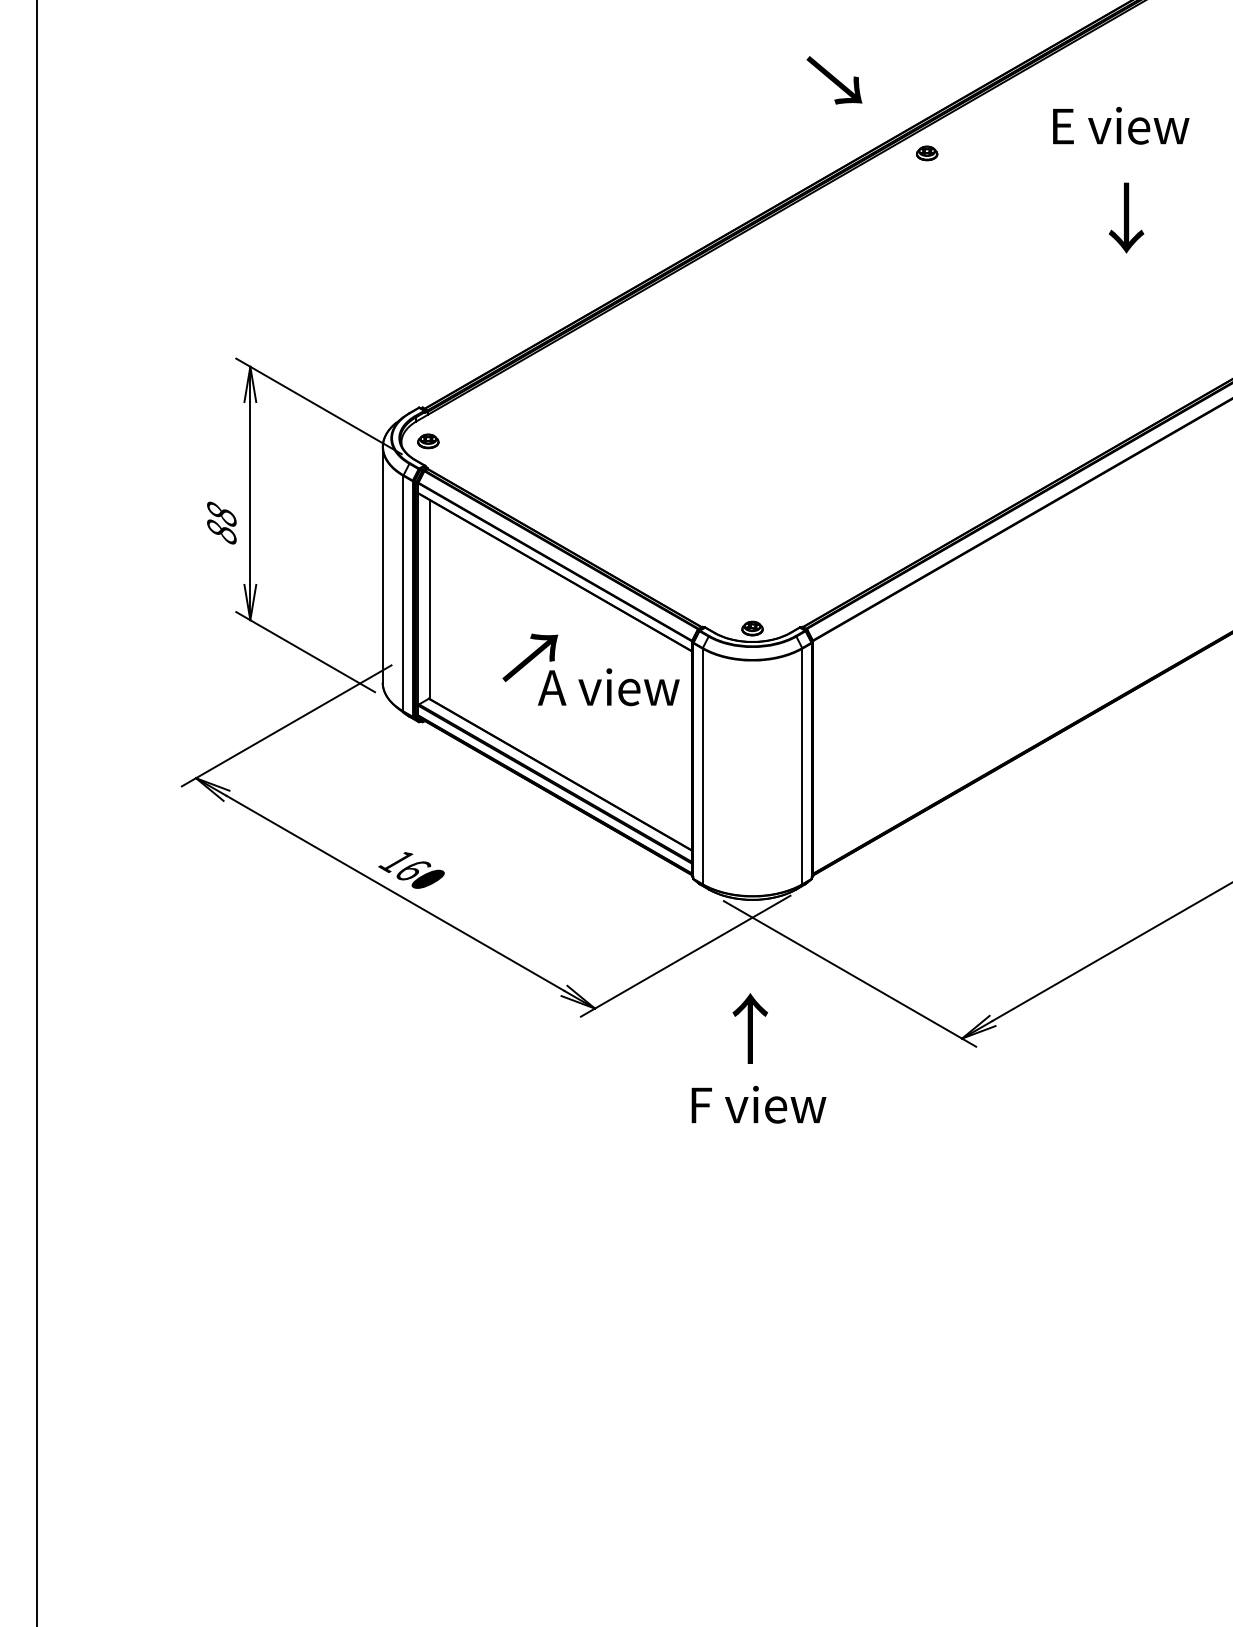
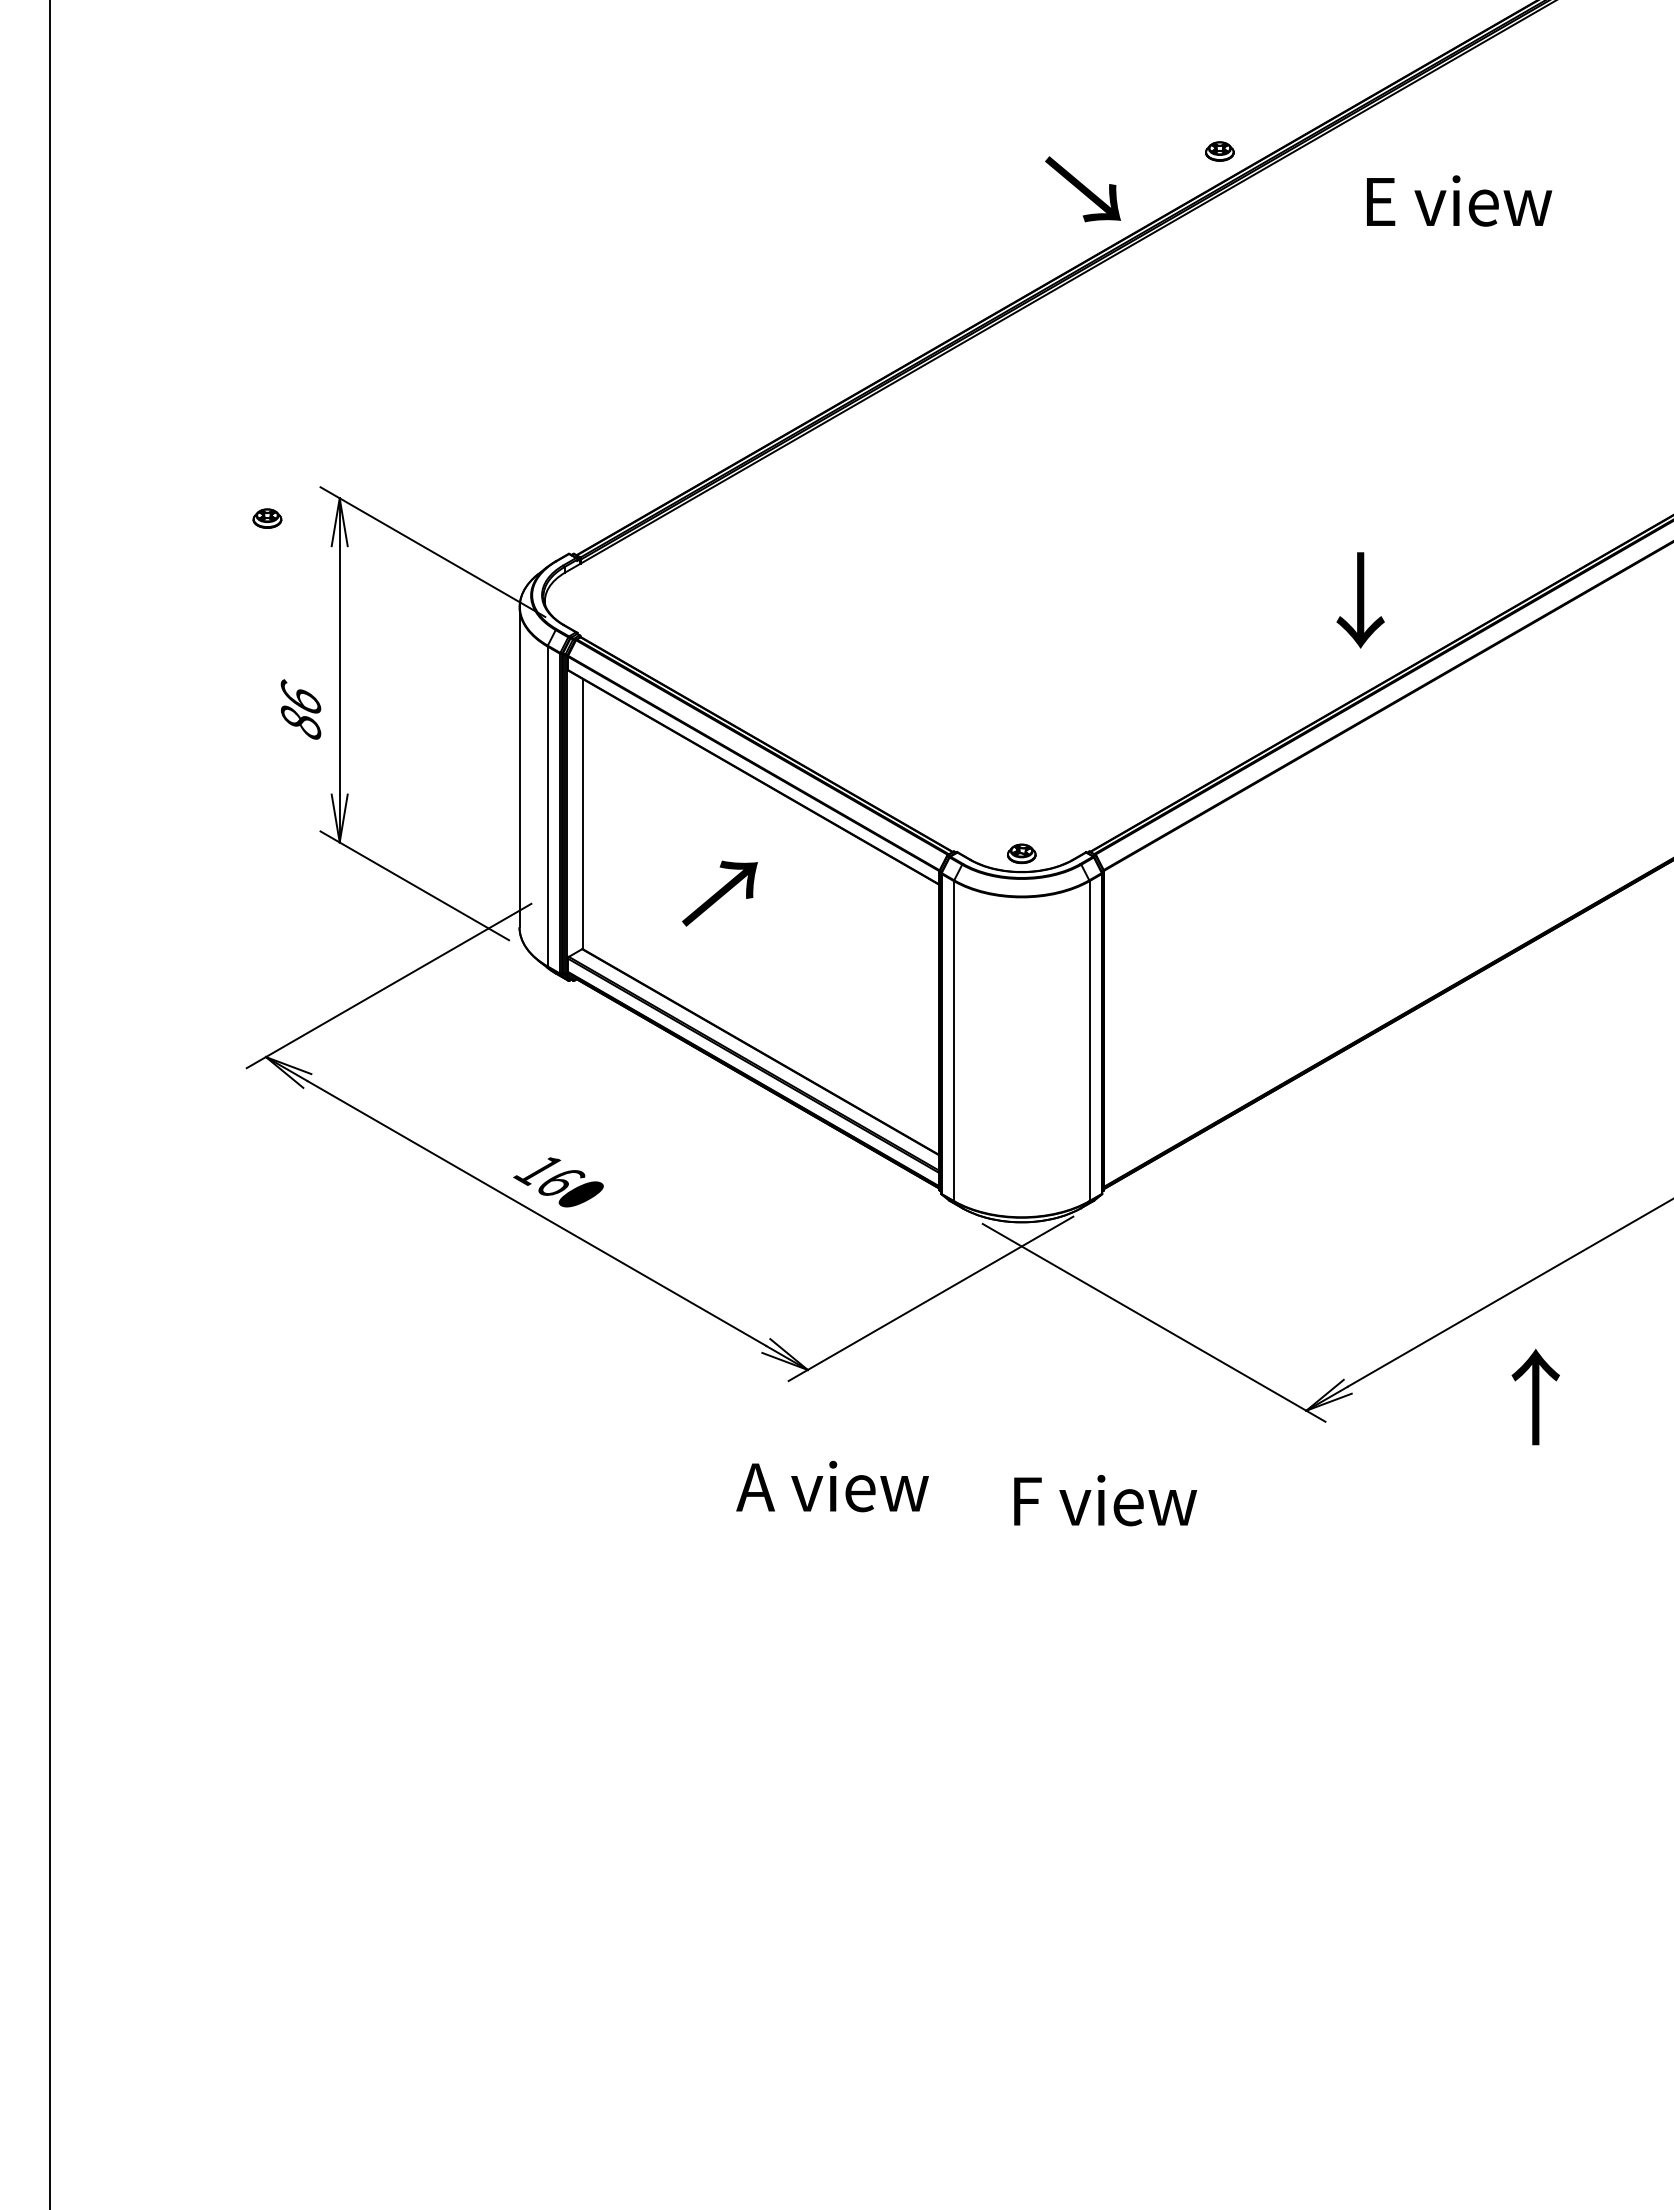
text: (834, 80) -> (1082, 189), moved
text: (1121, 125) -> (1459, 200), moved
part: (926, 153) -> (1219, 151), moved
text: (1126, 218) -> (1360, 600), moved
part: (428, 441) -> (267, 518), moved
text: (221, 513) -> (300, 697), 88 -> 86
text: (608, 687) -> (832, 1486), moved
text: (750, 1028) -> (1535, 1396), moved
text: (758, 1104) -> (1105, 1500), moved

